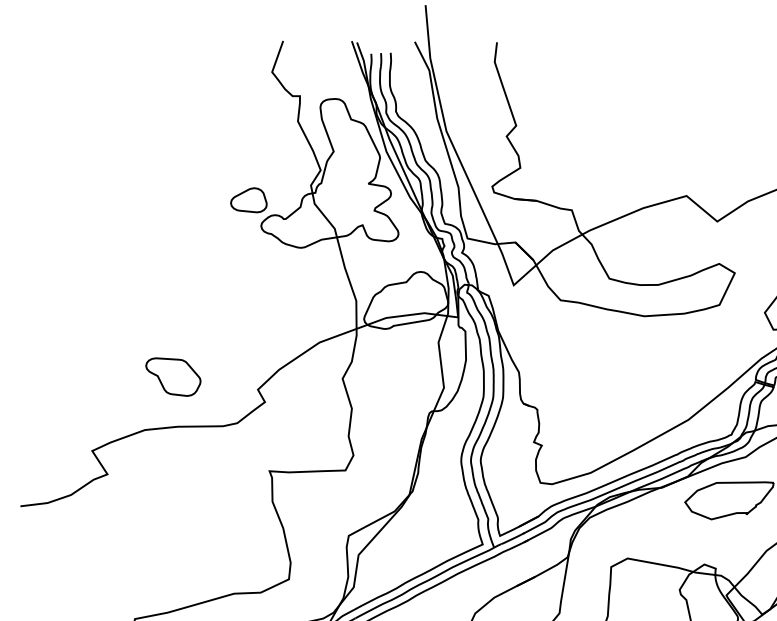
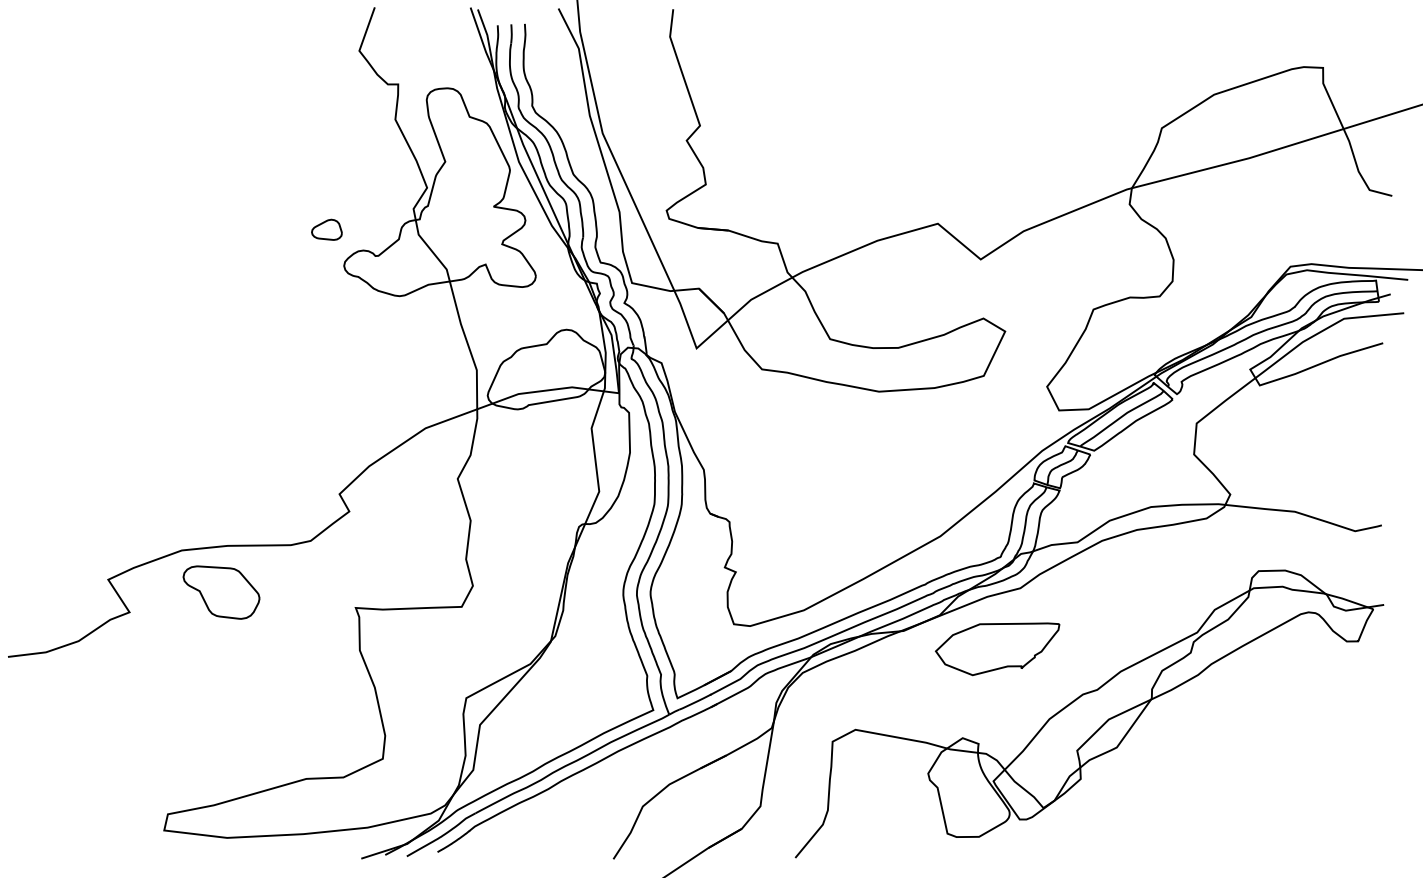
part: (248, 200) -> (326, 229), size x0.6
part: (173, 377) -> (221, 592), moved

